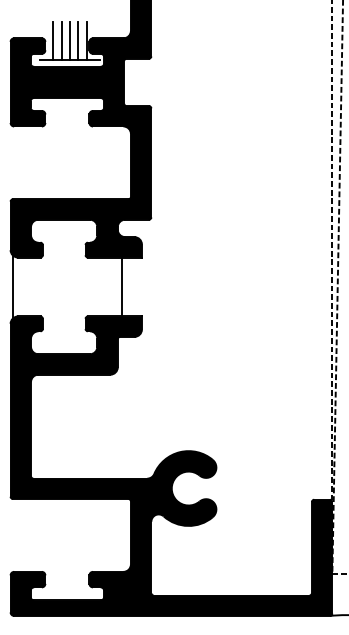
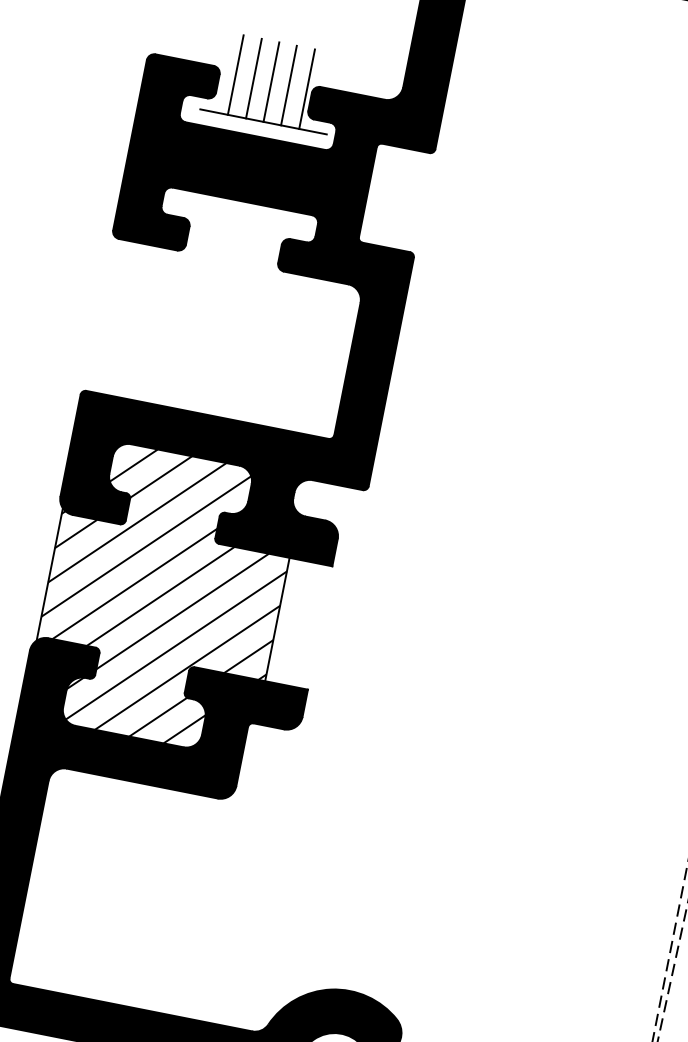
hatch: (66, 286) -> (162, 595), added

